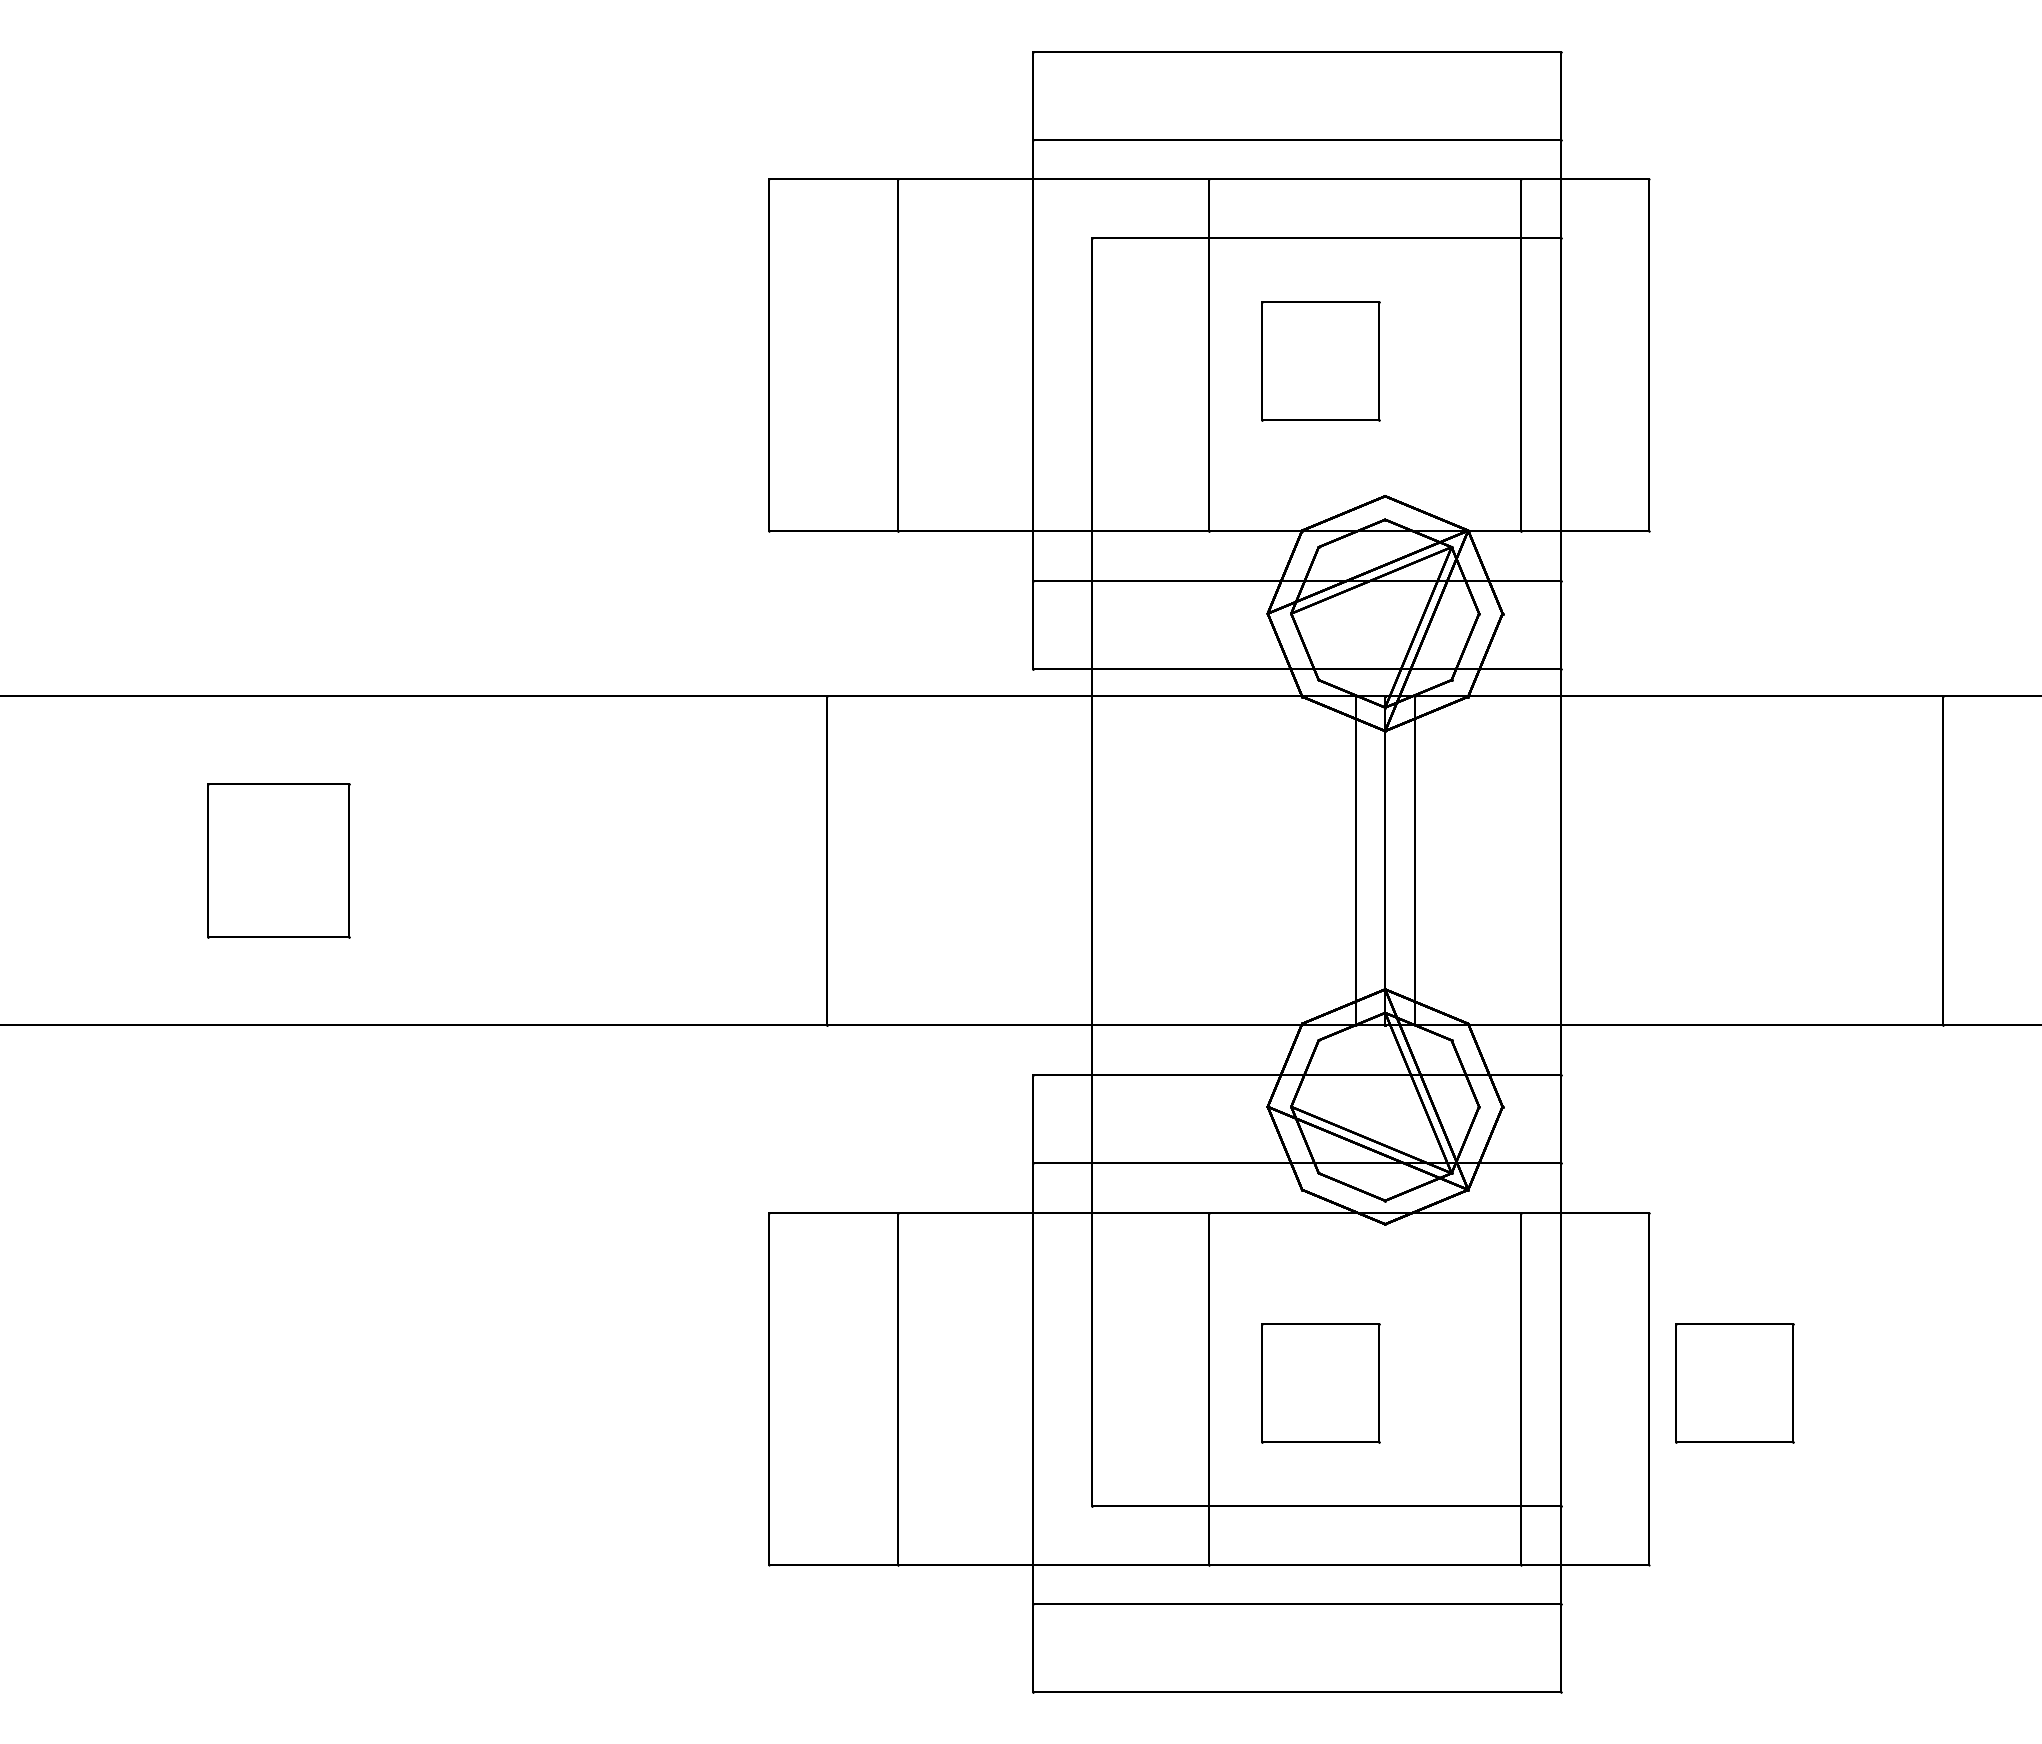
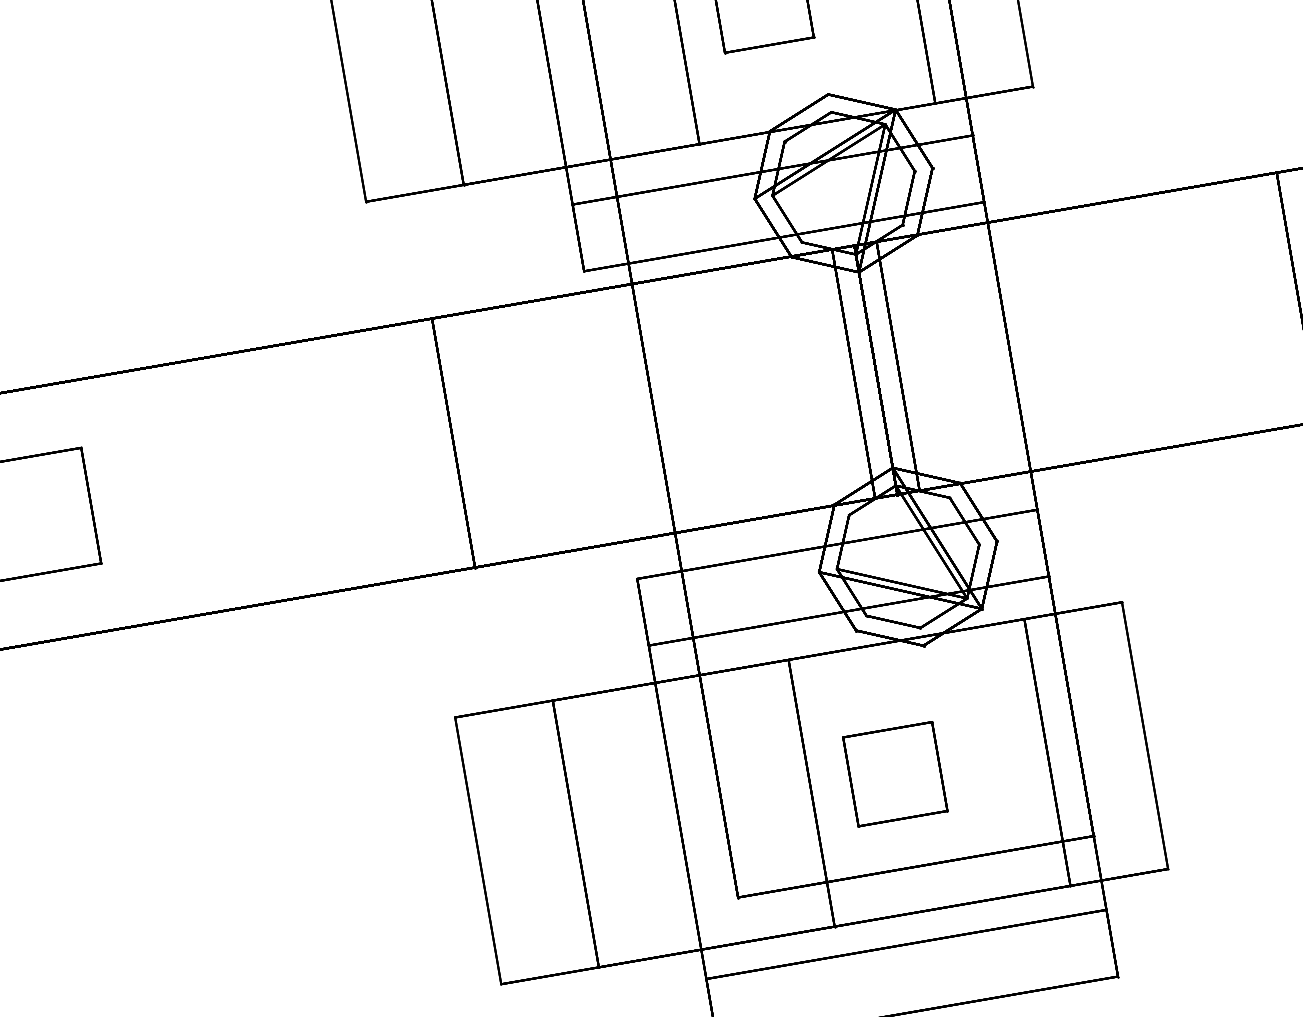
part: (1734, 1383) -> (1208, 720), removed

